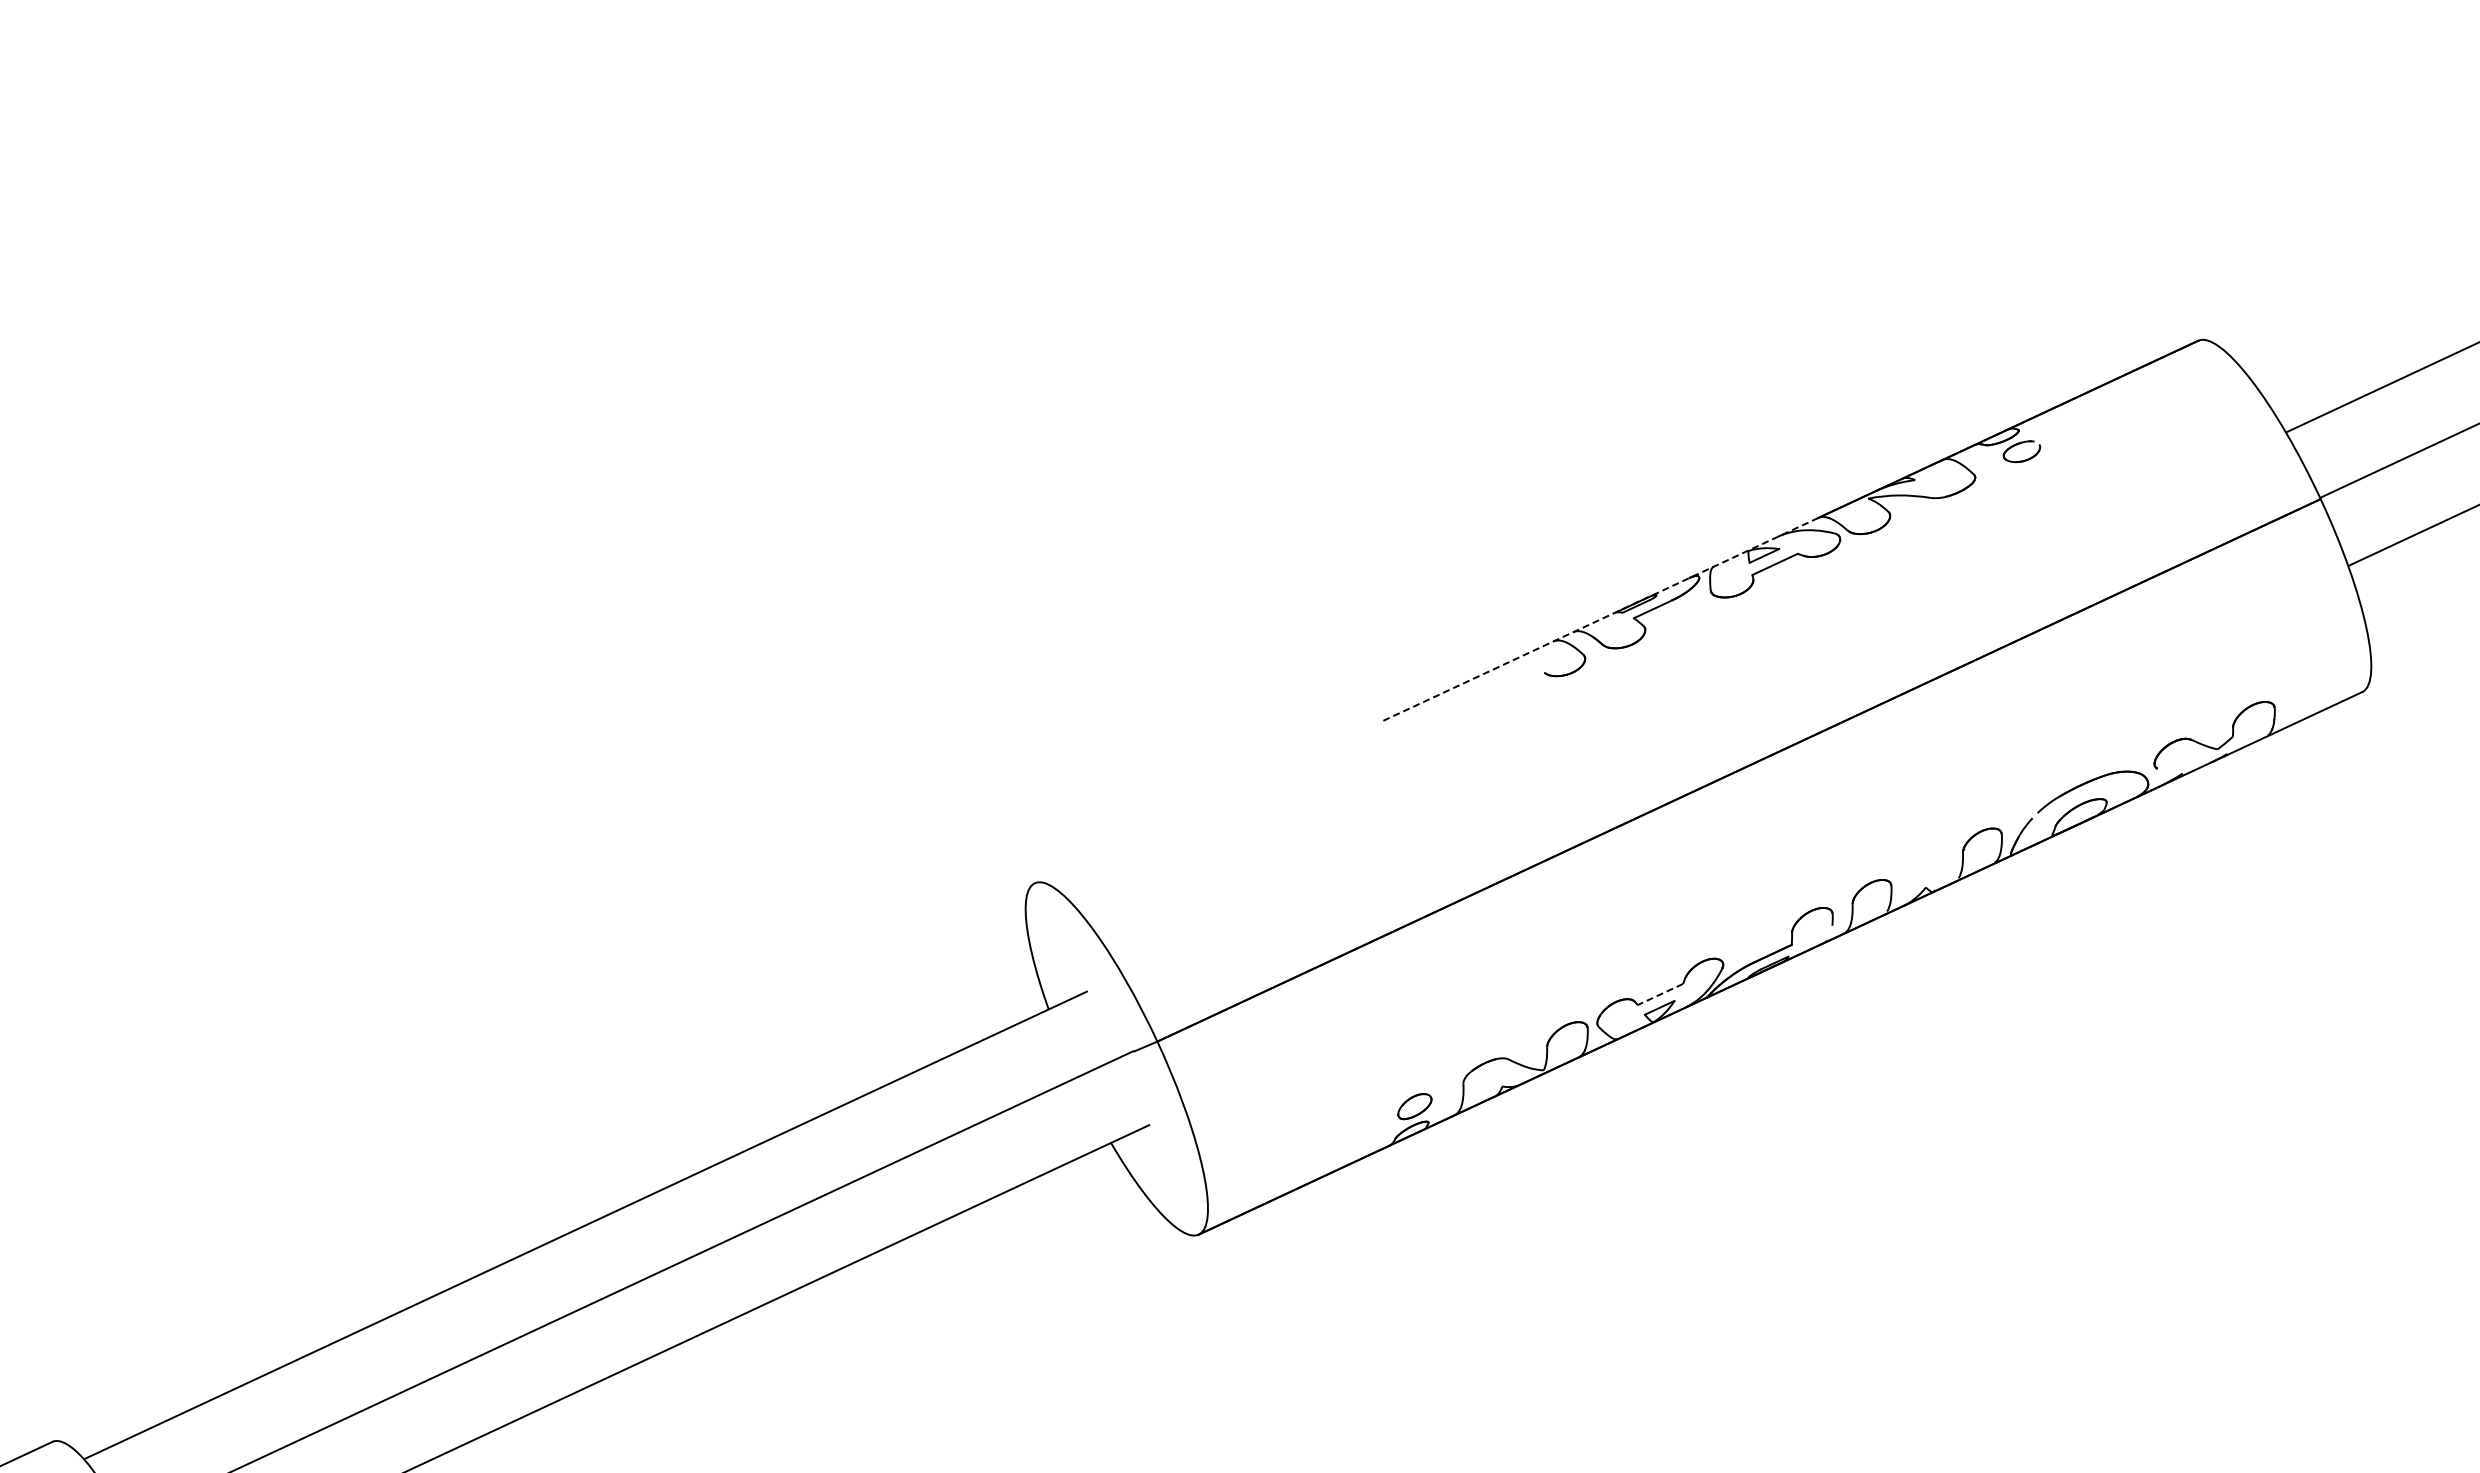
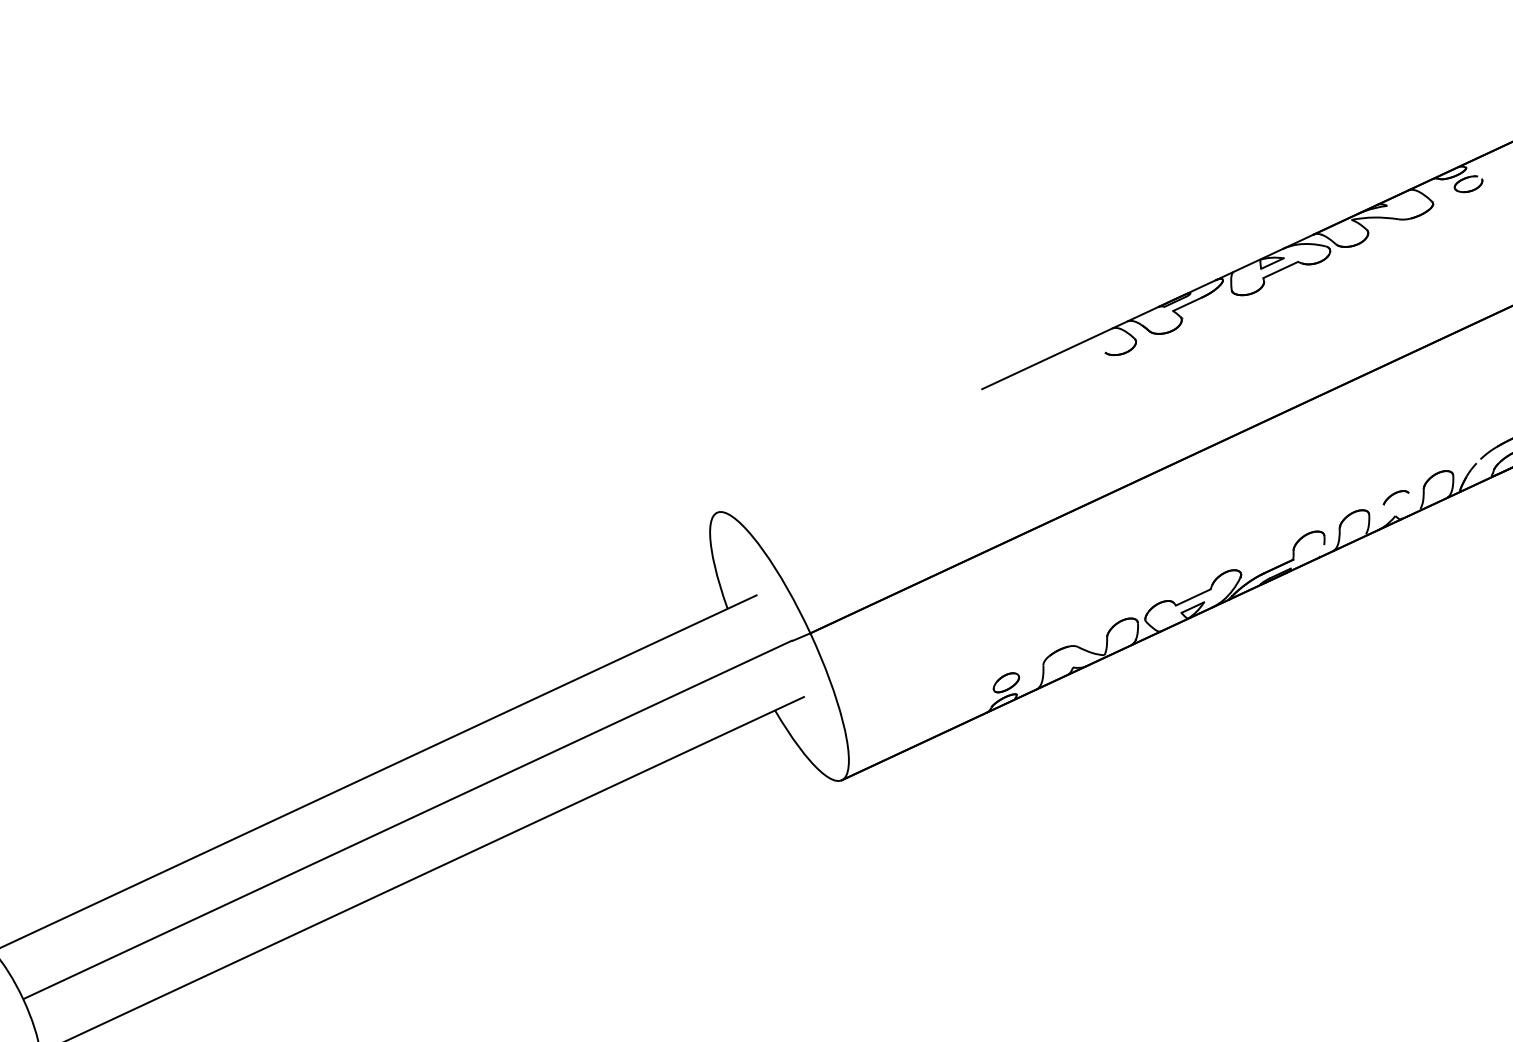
line: (1600, 619) -> (1147, 311), dashed -> solid
part: (1926, 863) -> (1395, 497), added
line: (1659, 994) -> (1192, 597), dashed -> solid

